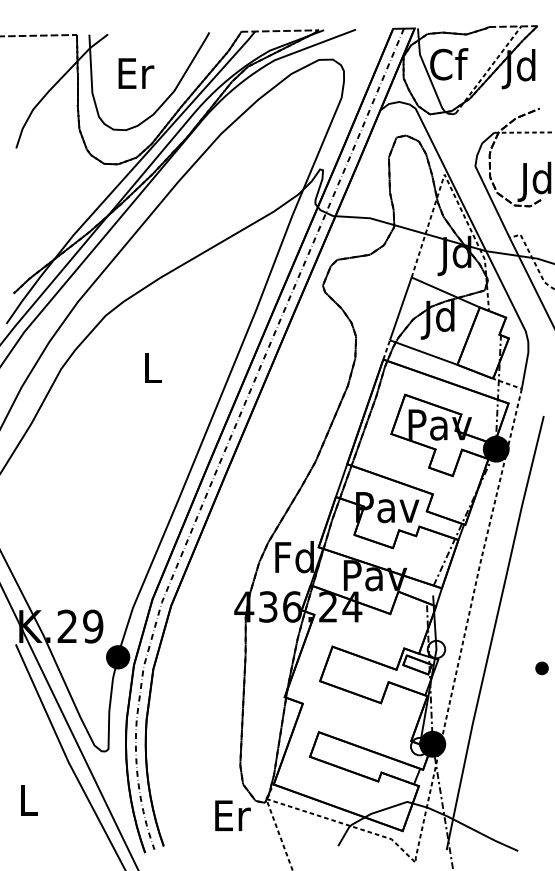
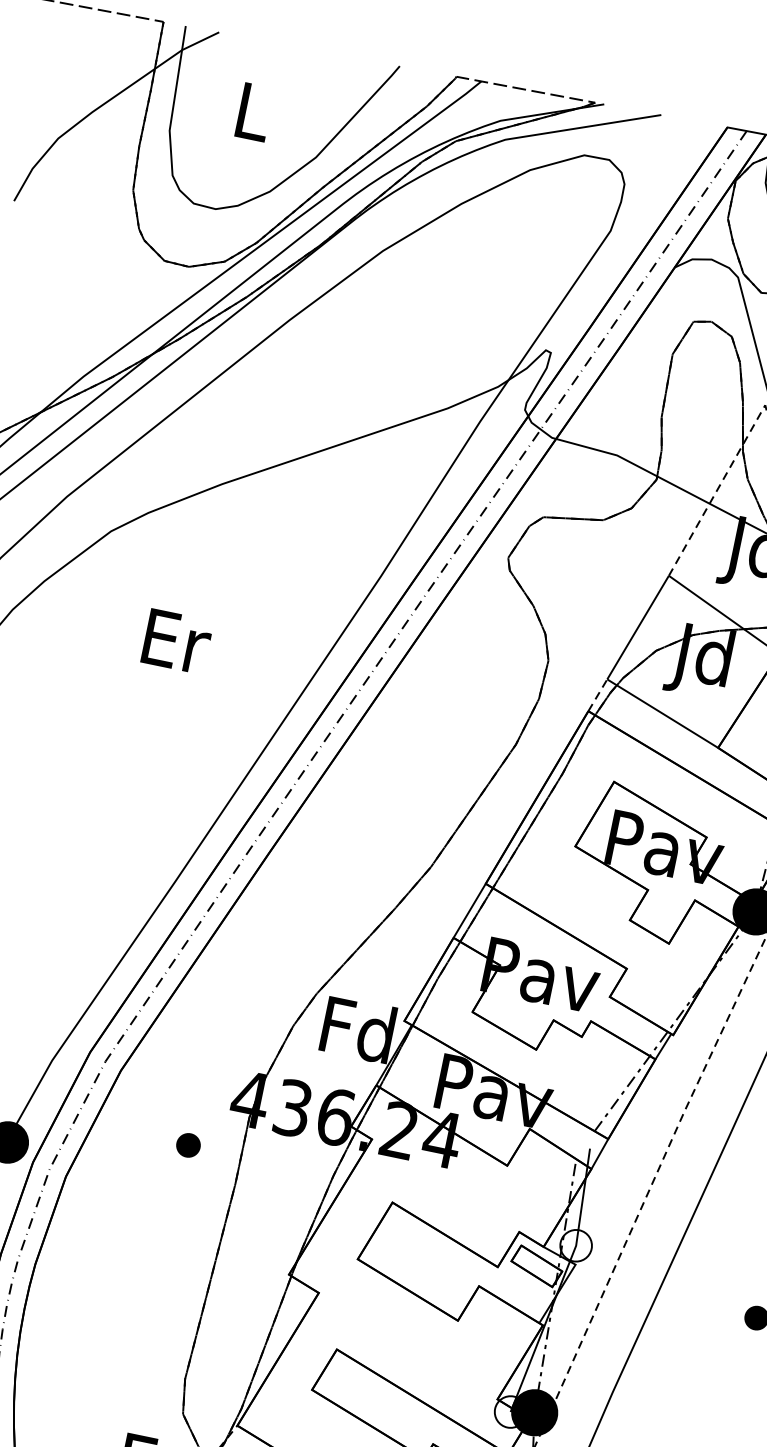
text: (136, 73) -> (255, 112), Er -> L
text: (153, 367) -> (177, 640), L -> Er
part: (215, 638) -> (187, 1144), added

